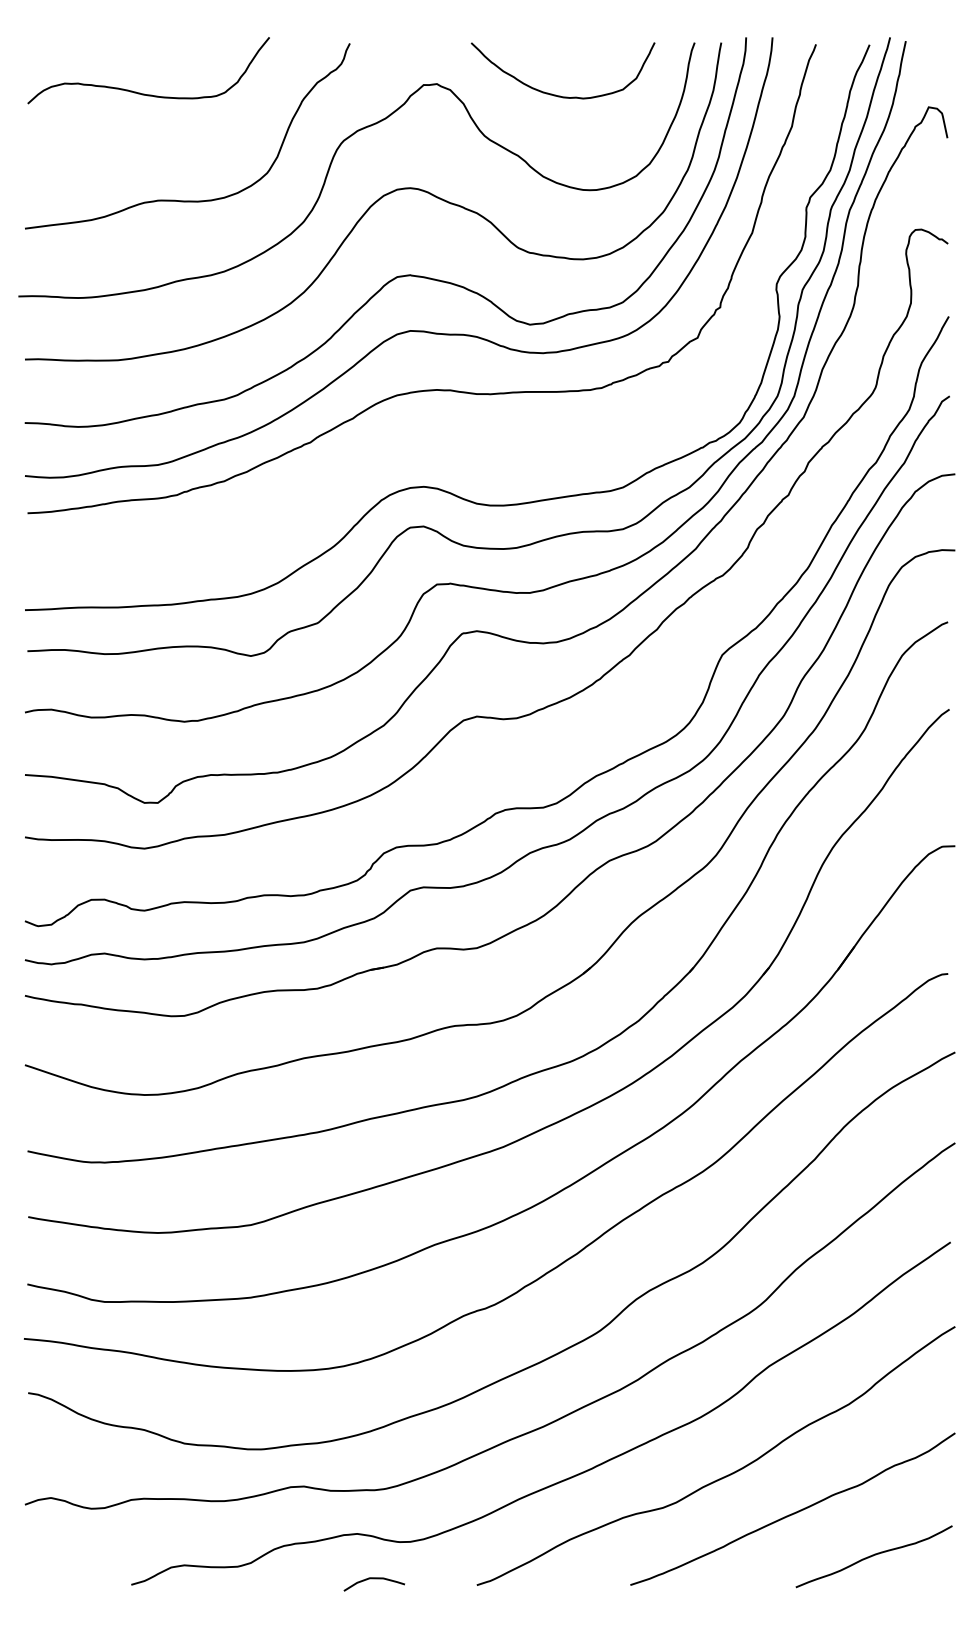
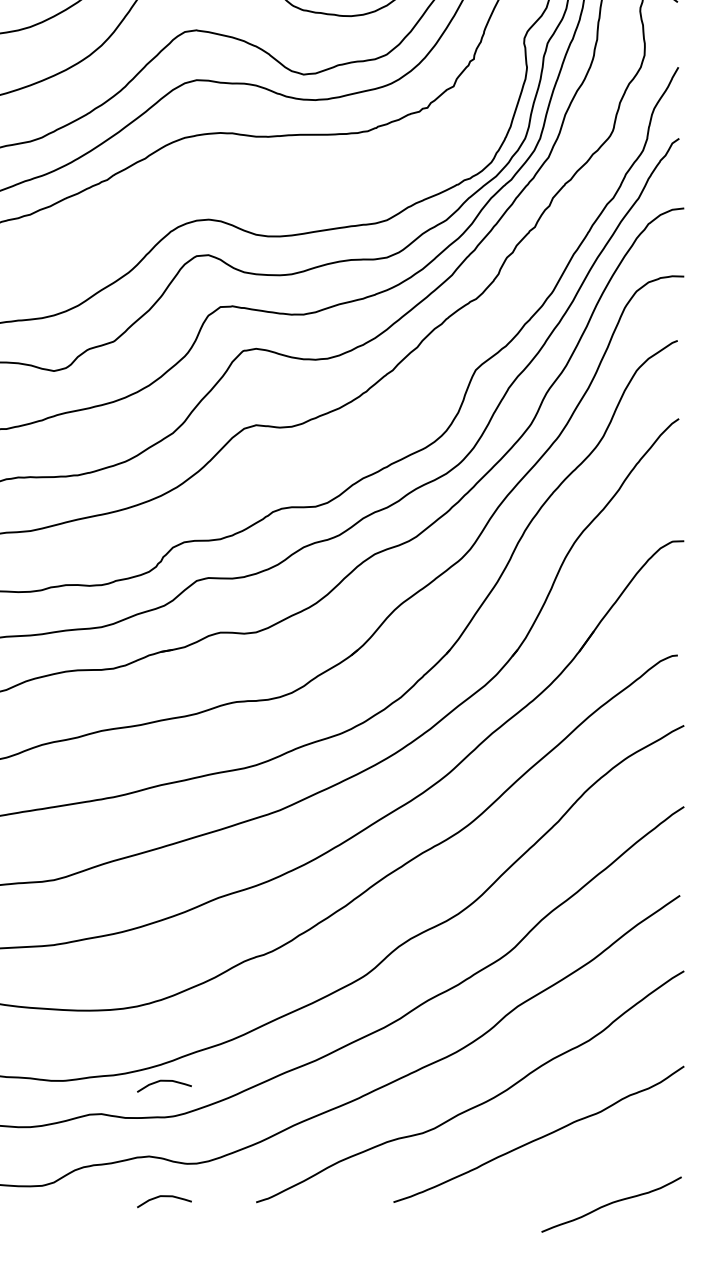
curve: (373, 1450) -> (163, 1081), added
curve: (873, 1556) -> (611, 1204), moved

